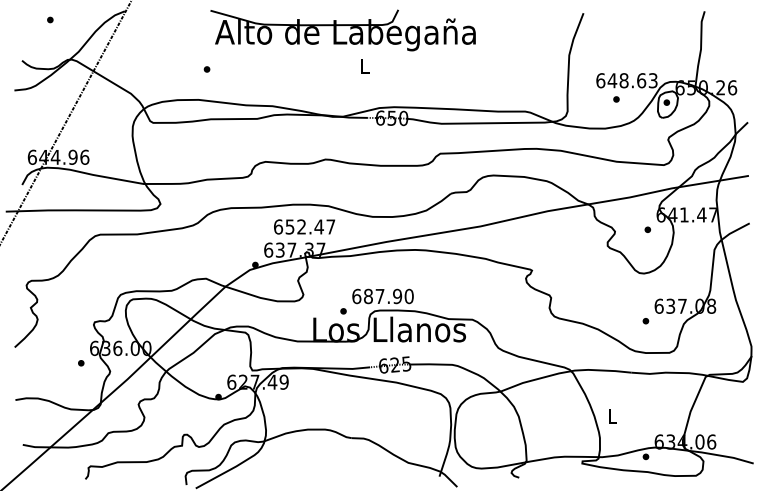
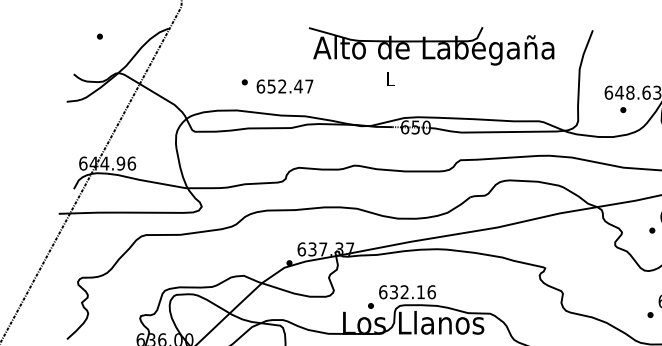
part: (342, 30) -> (431, 46), moved
text: (304, 226) -> (284, 86), moved
text: (388, 296) -> (412, 292), 687.90 -> 632.16

